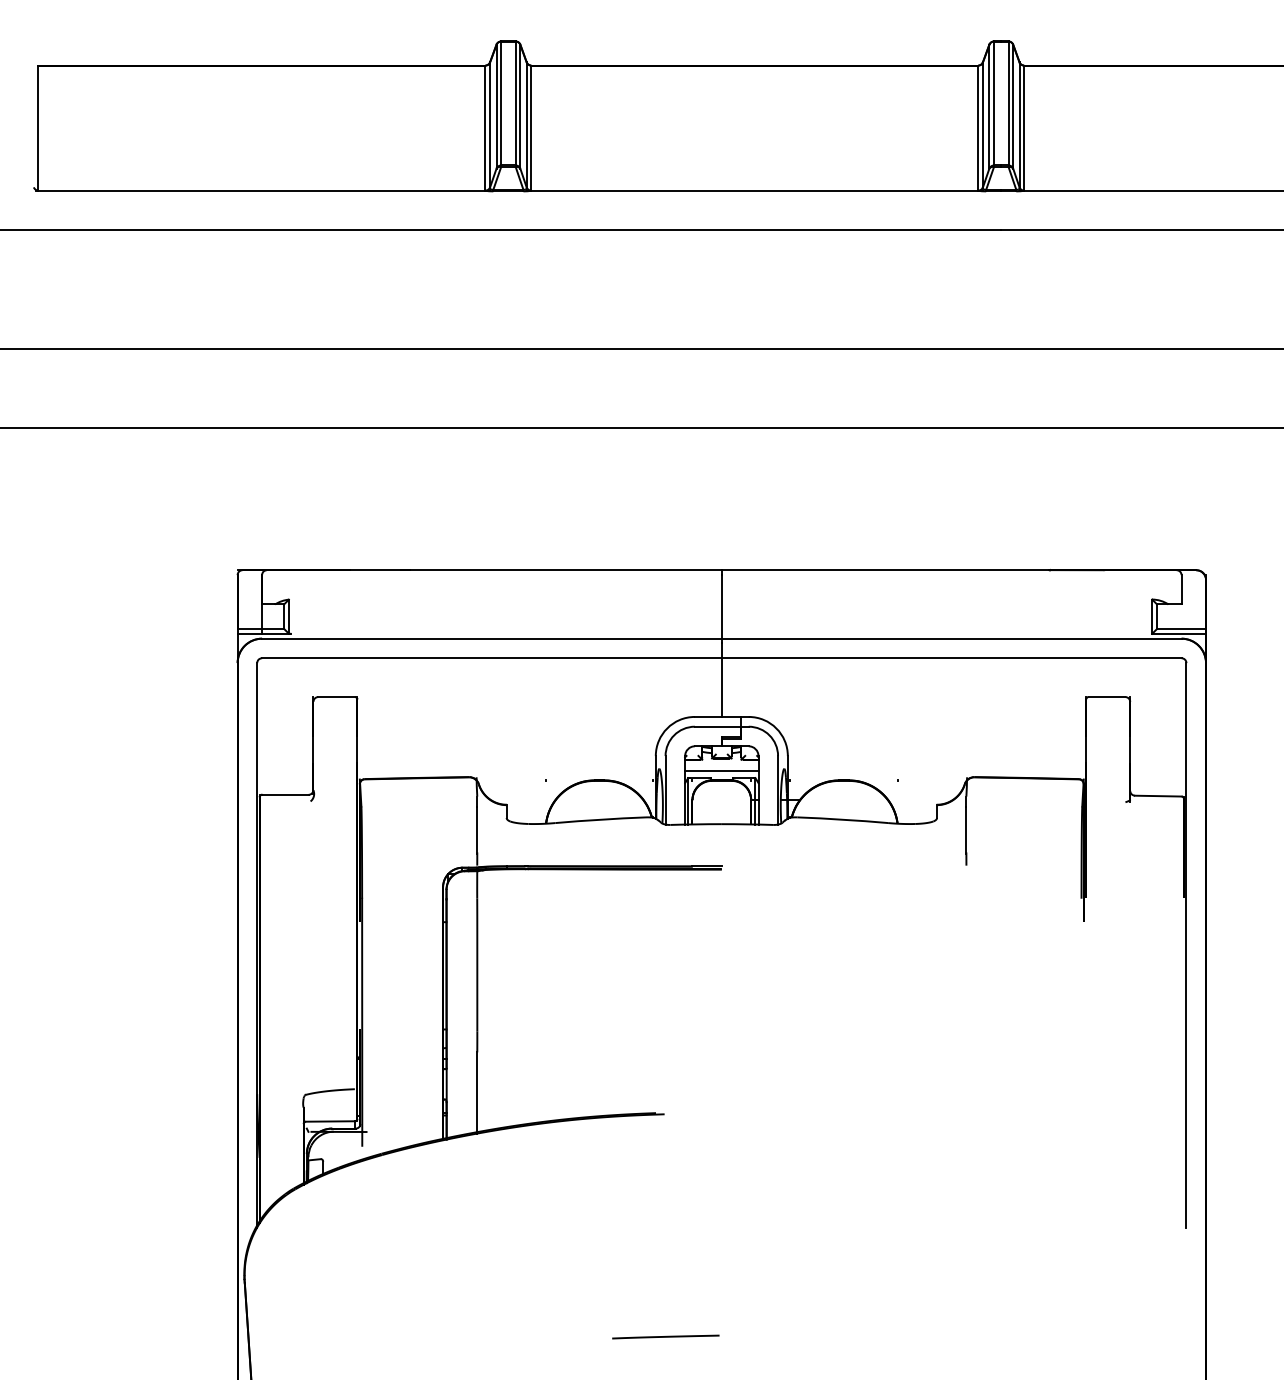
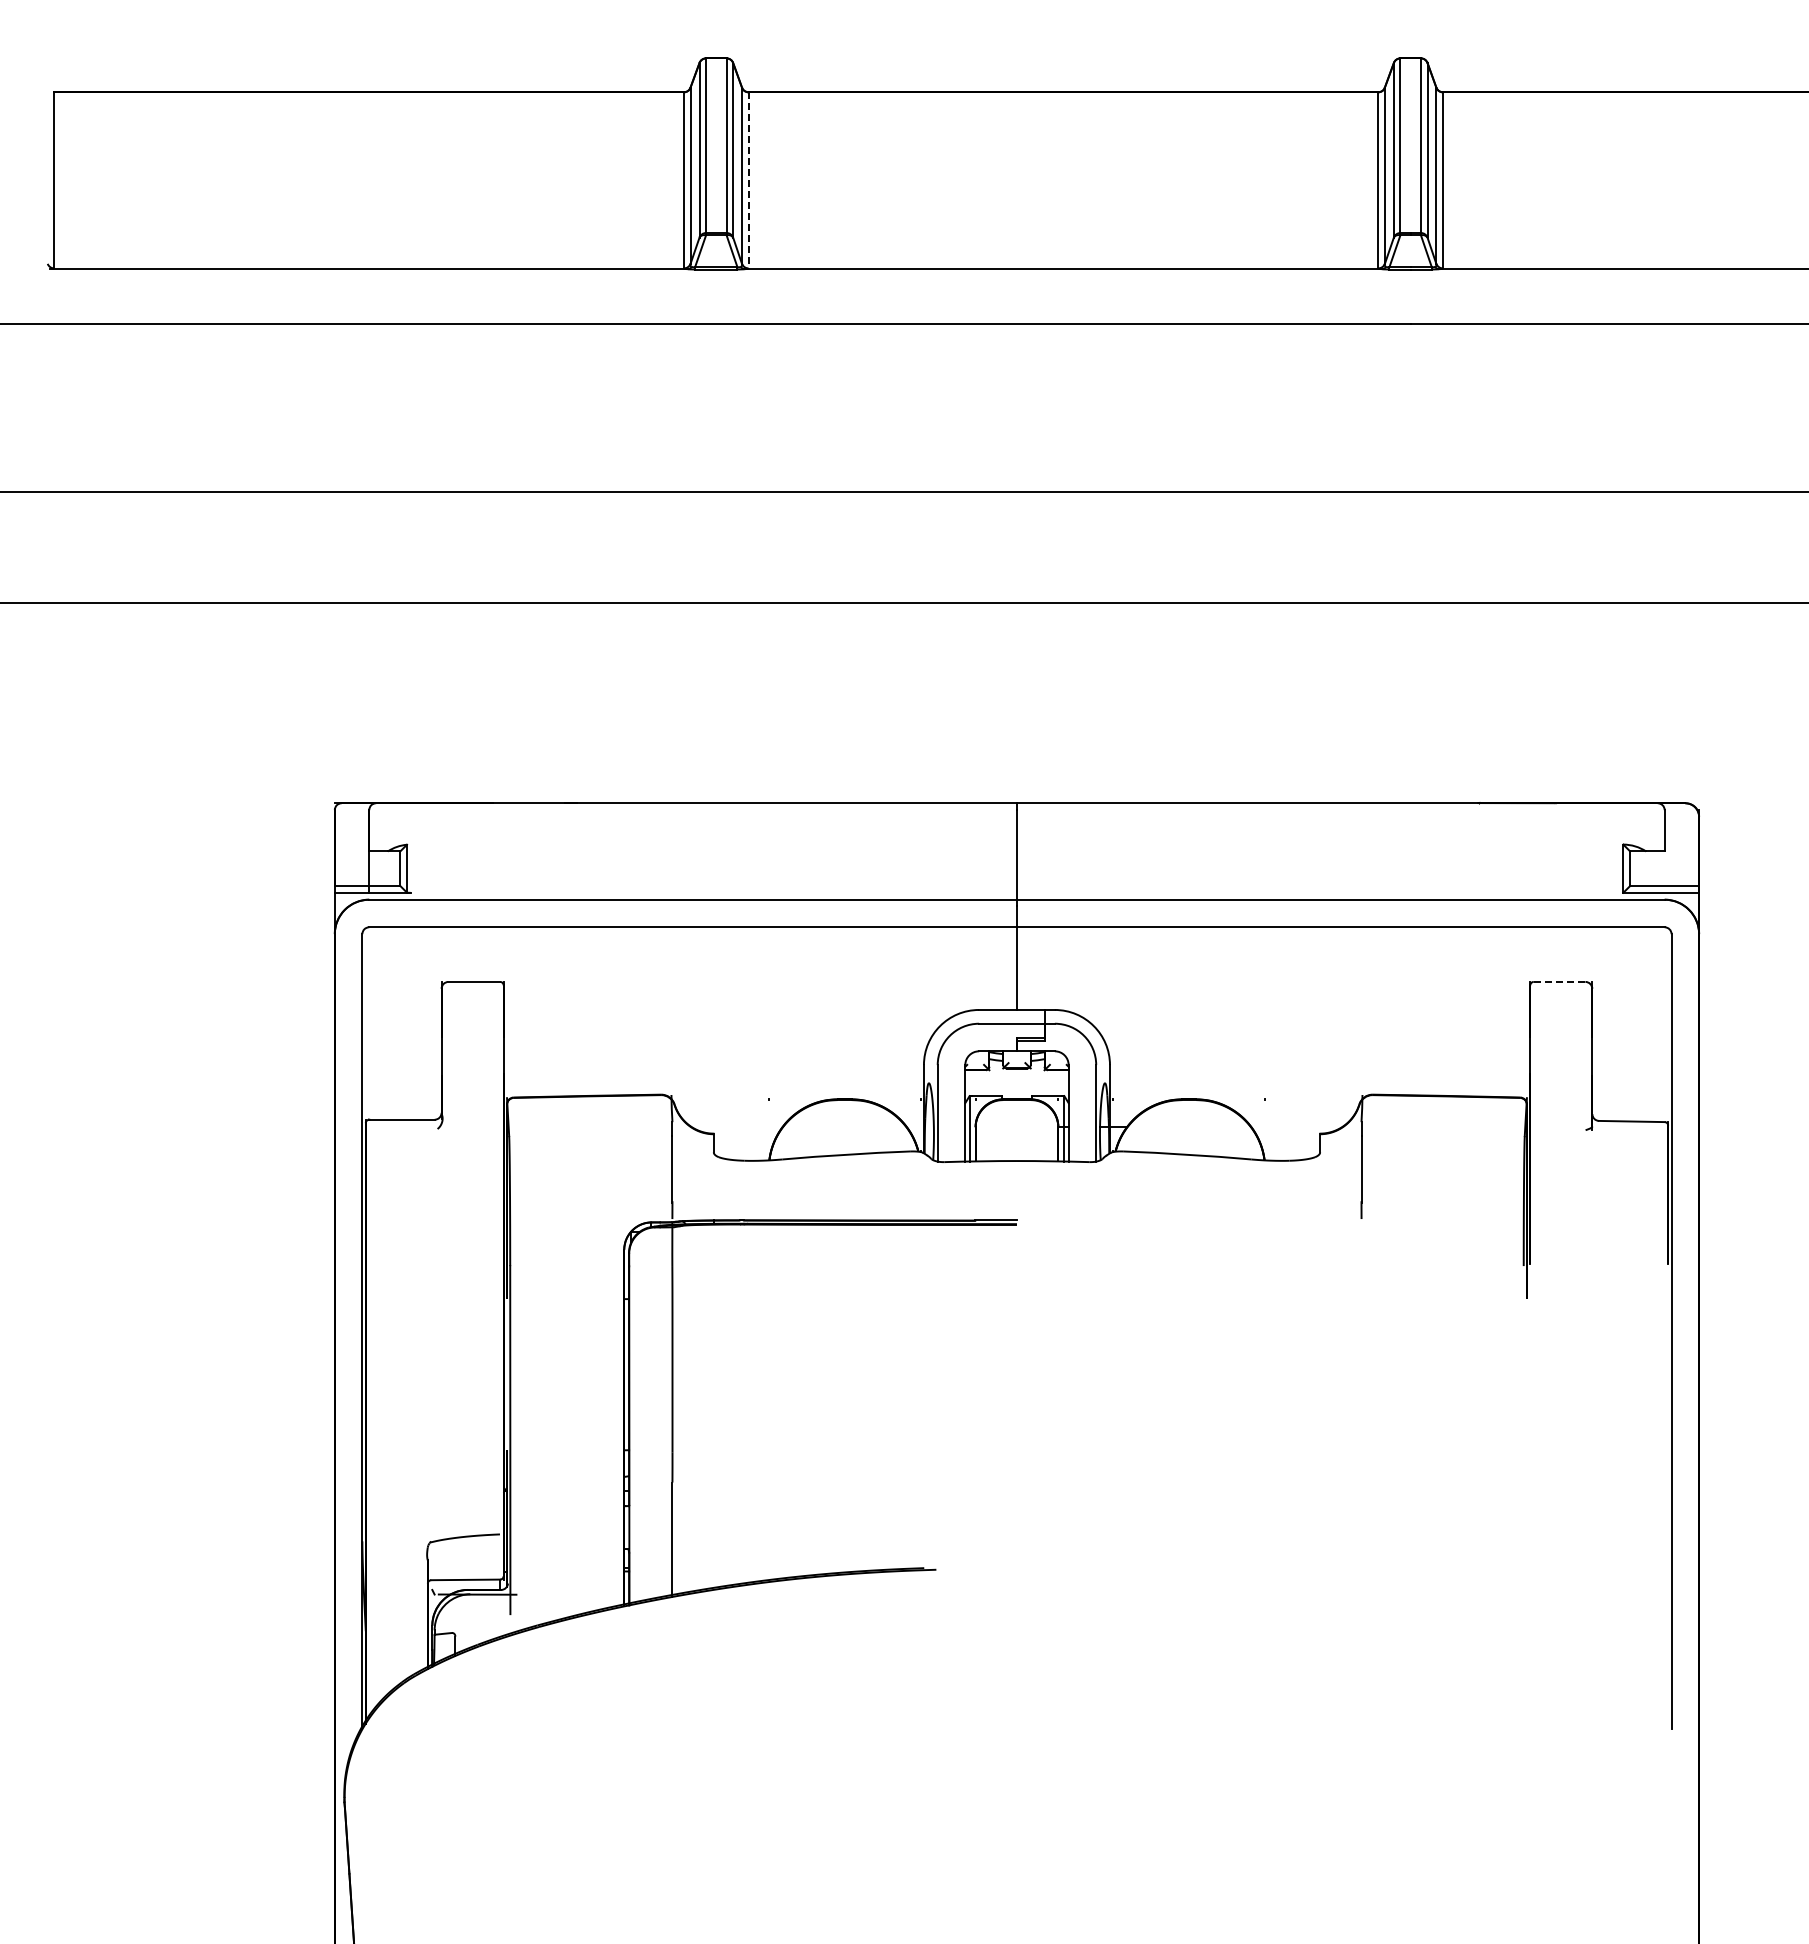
line: (531, 128) -> (748, 180), solid -> dashed
line: (1106, 696) -> (1559, 981), solid -> dashed
line: (721, 770) -> (1016, 1085), removed
line: (665, 1336) -> (937, 1883), removed

